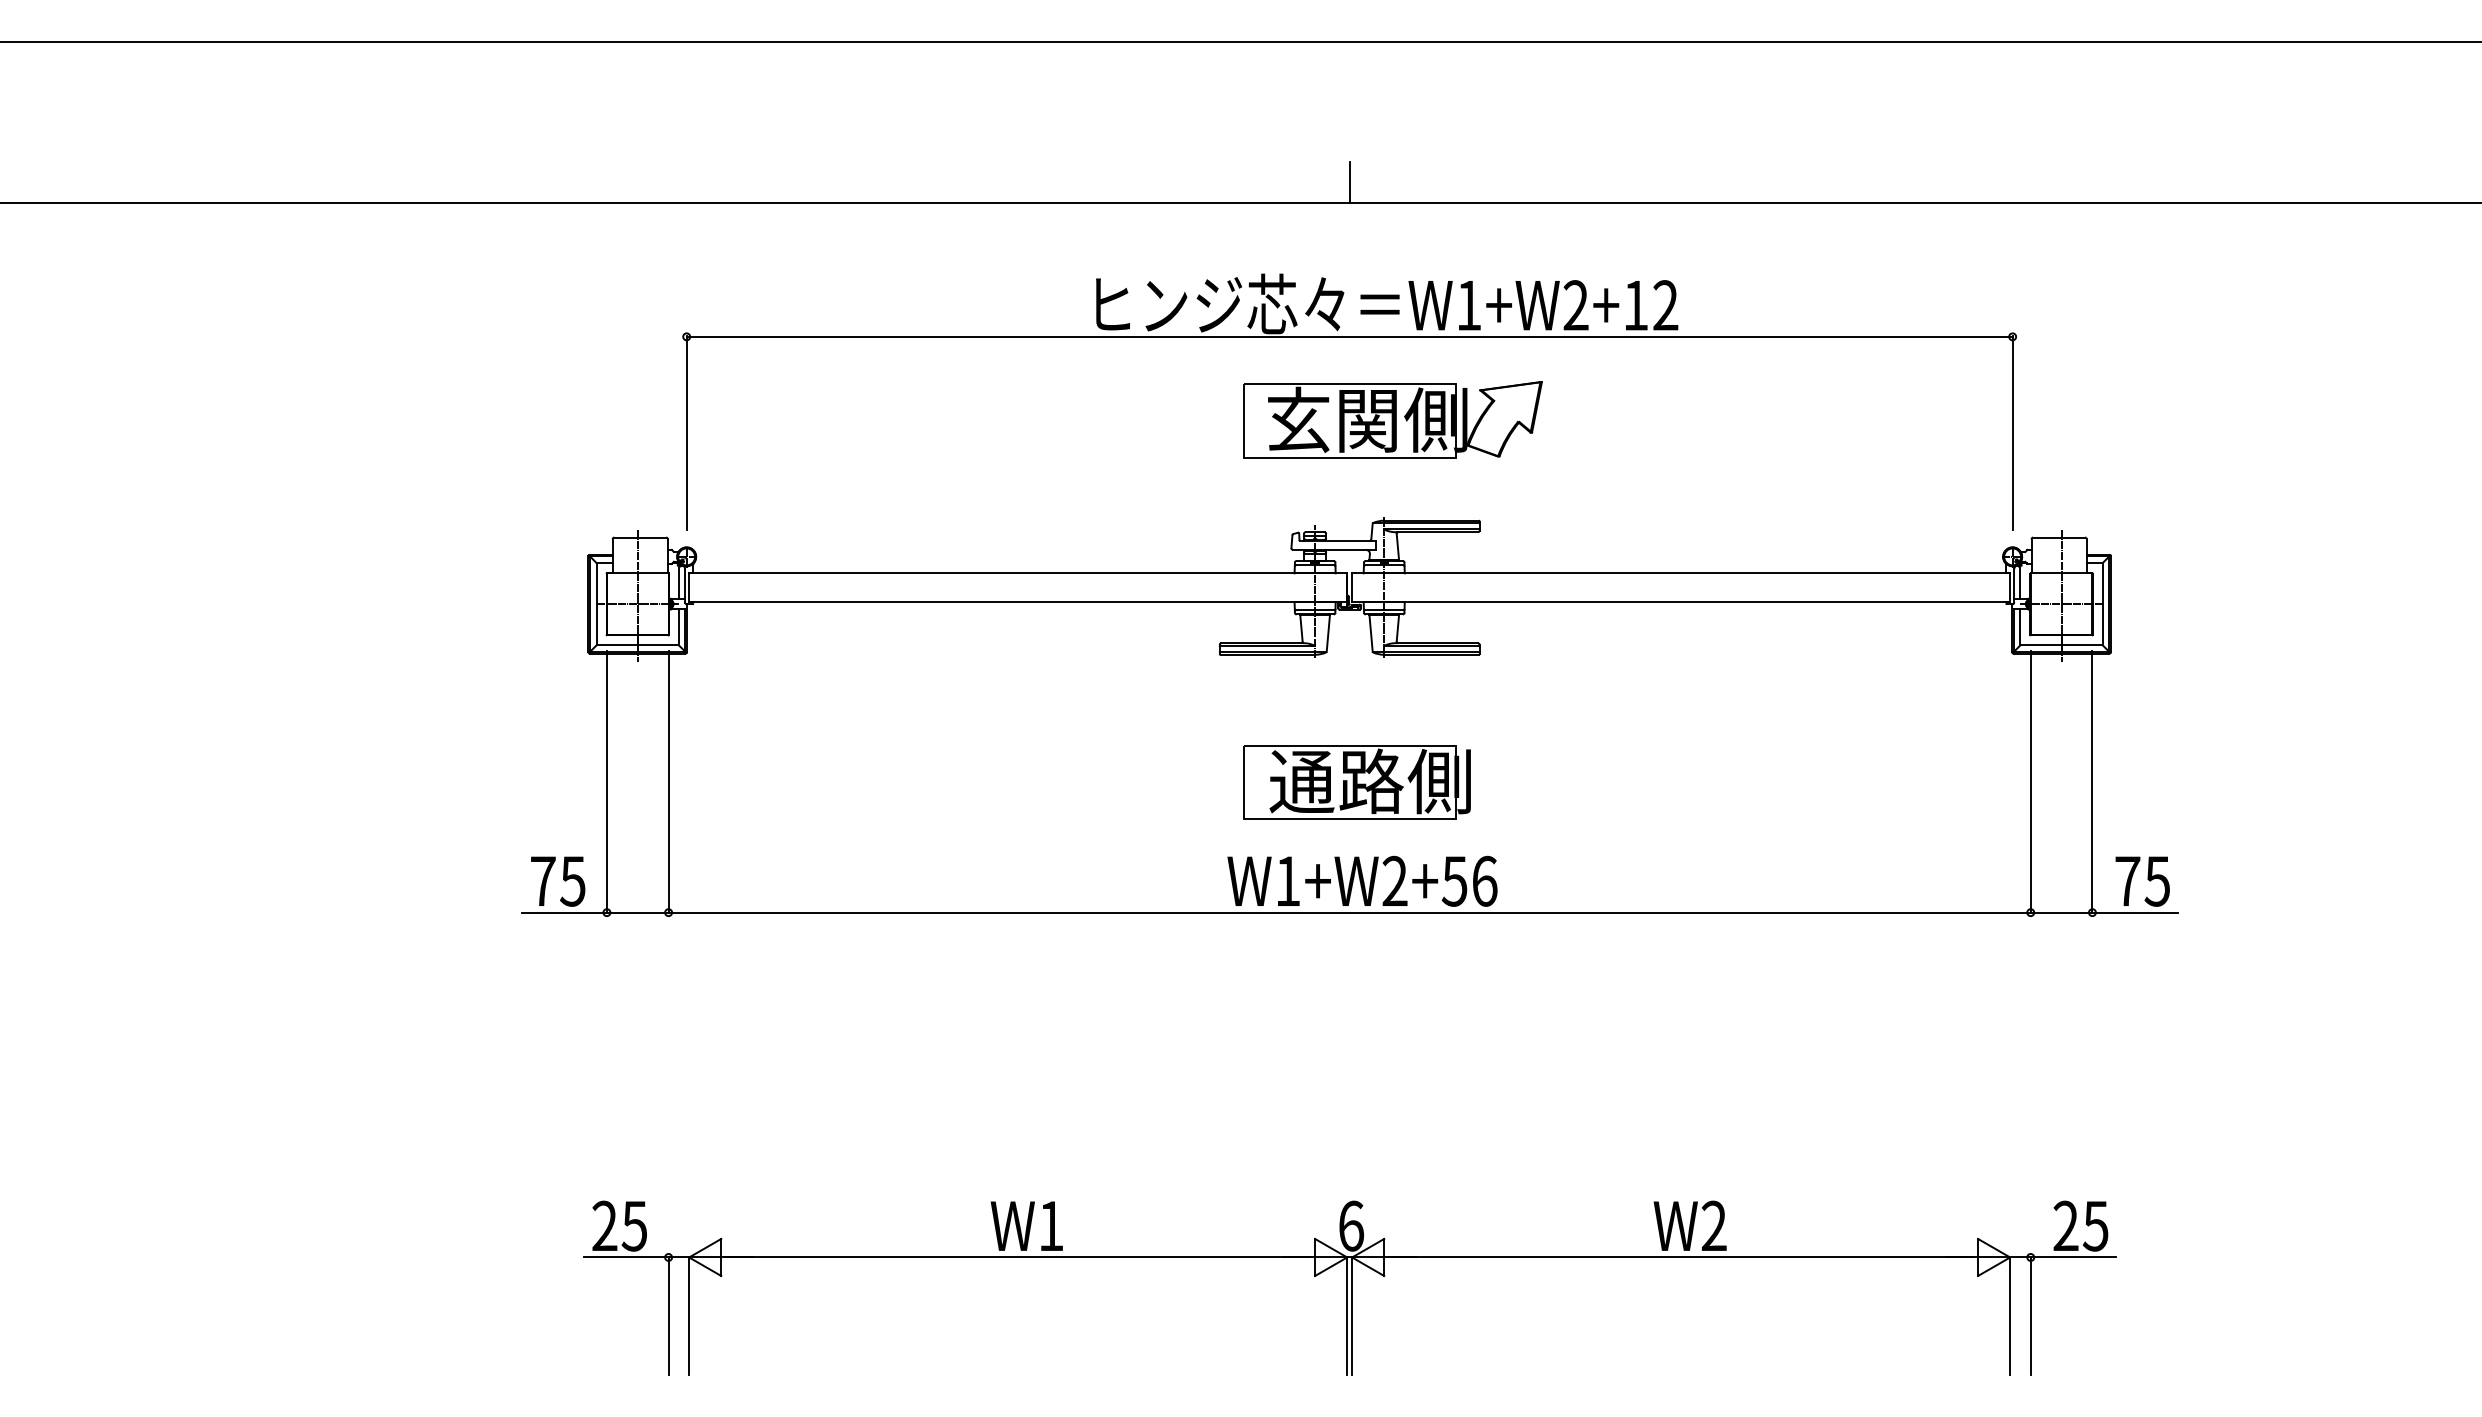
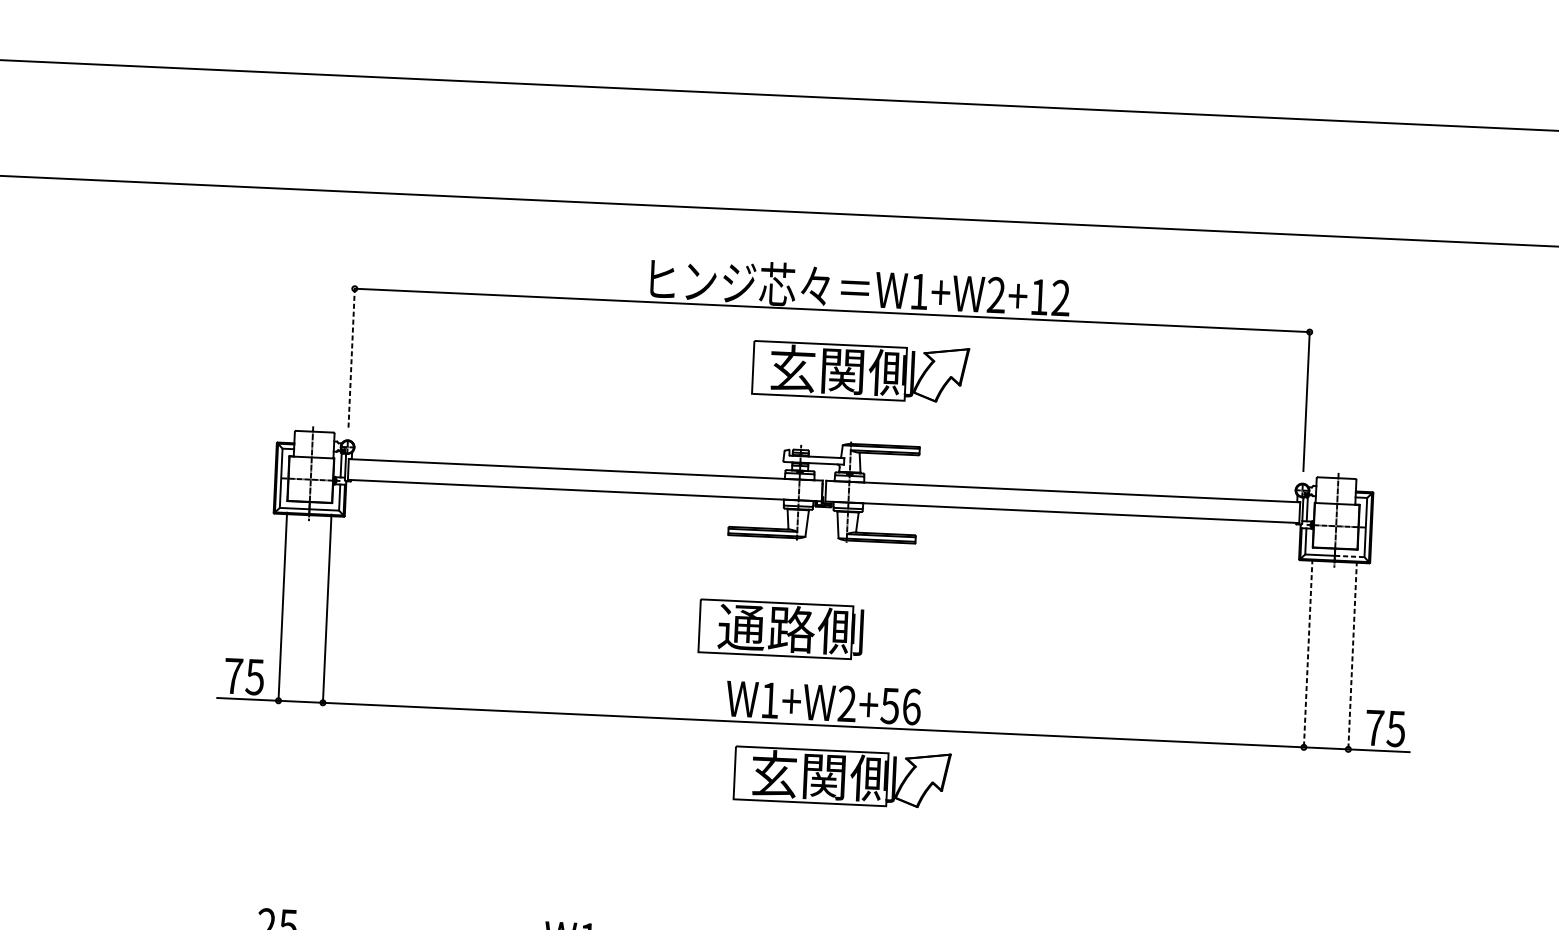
line: (1349, 181) -> (837, 198), removed
line: (686, 432) -> (351, 357), solid -> dashed
line: (2081, 645) -> (1349, 556), solid -> dashed
part: (1356, 782) -> (780, 629), moved
line: (2030, 782) -> (1307, 653), solid -> dashed
line: (2092, 782) -> (1352, 655), solid -> dashed
part: (1392, 982) -> (841, 776), added

